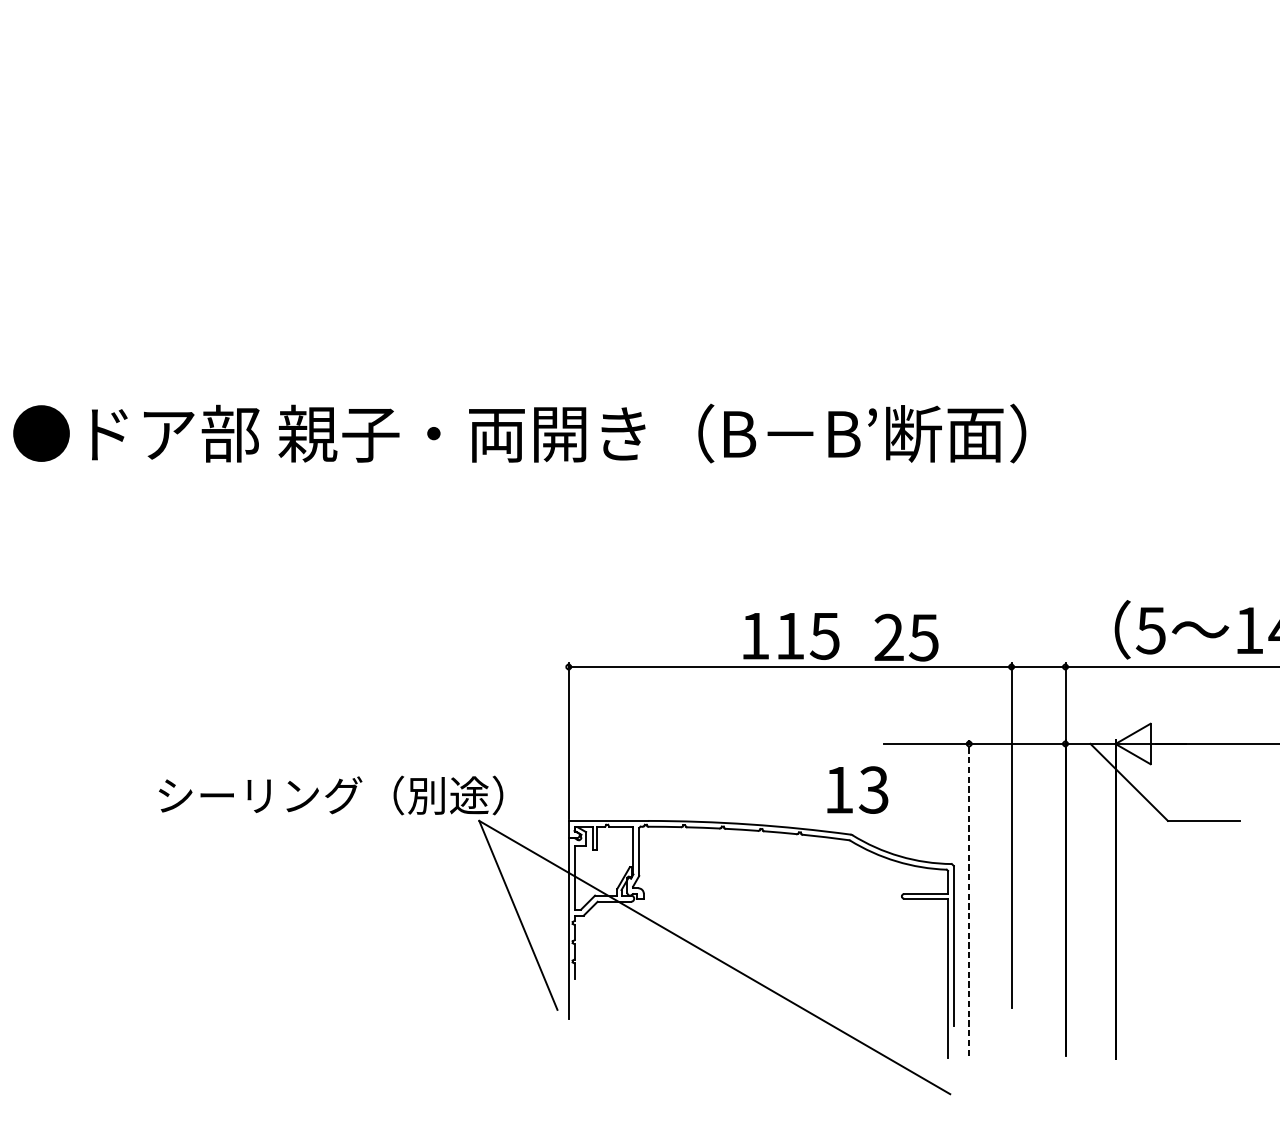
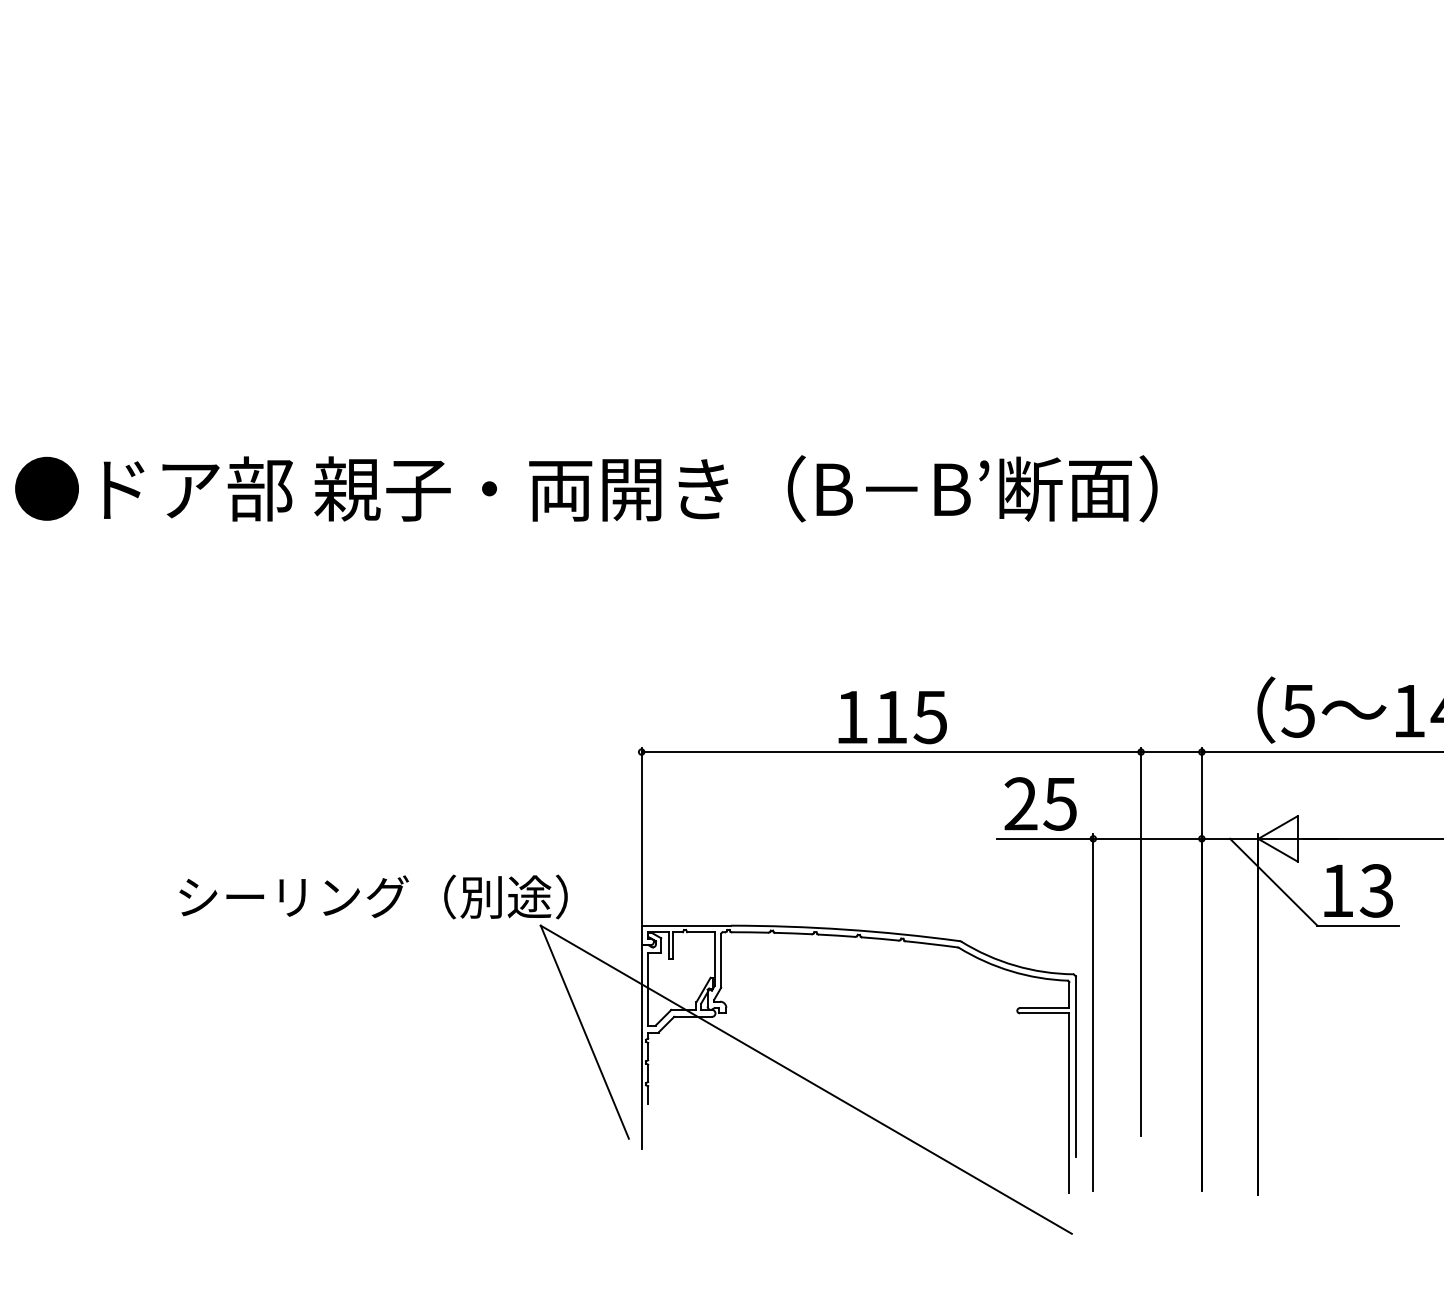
text: (906, 637) -> (1040, 803), moved
text: (857, 789) -> (1358, 890), moved
line: (969, 897) -> (1093, 1012), dashed -> solid

